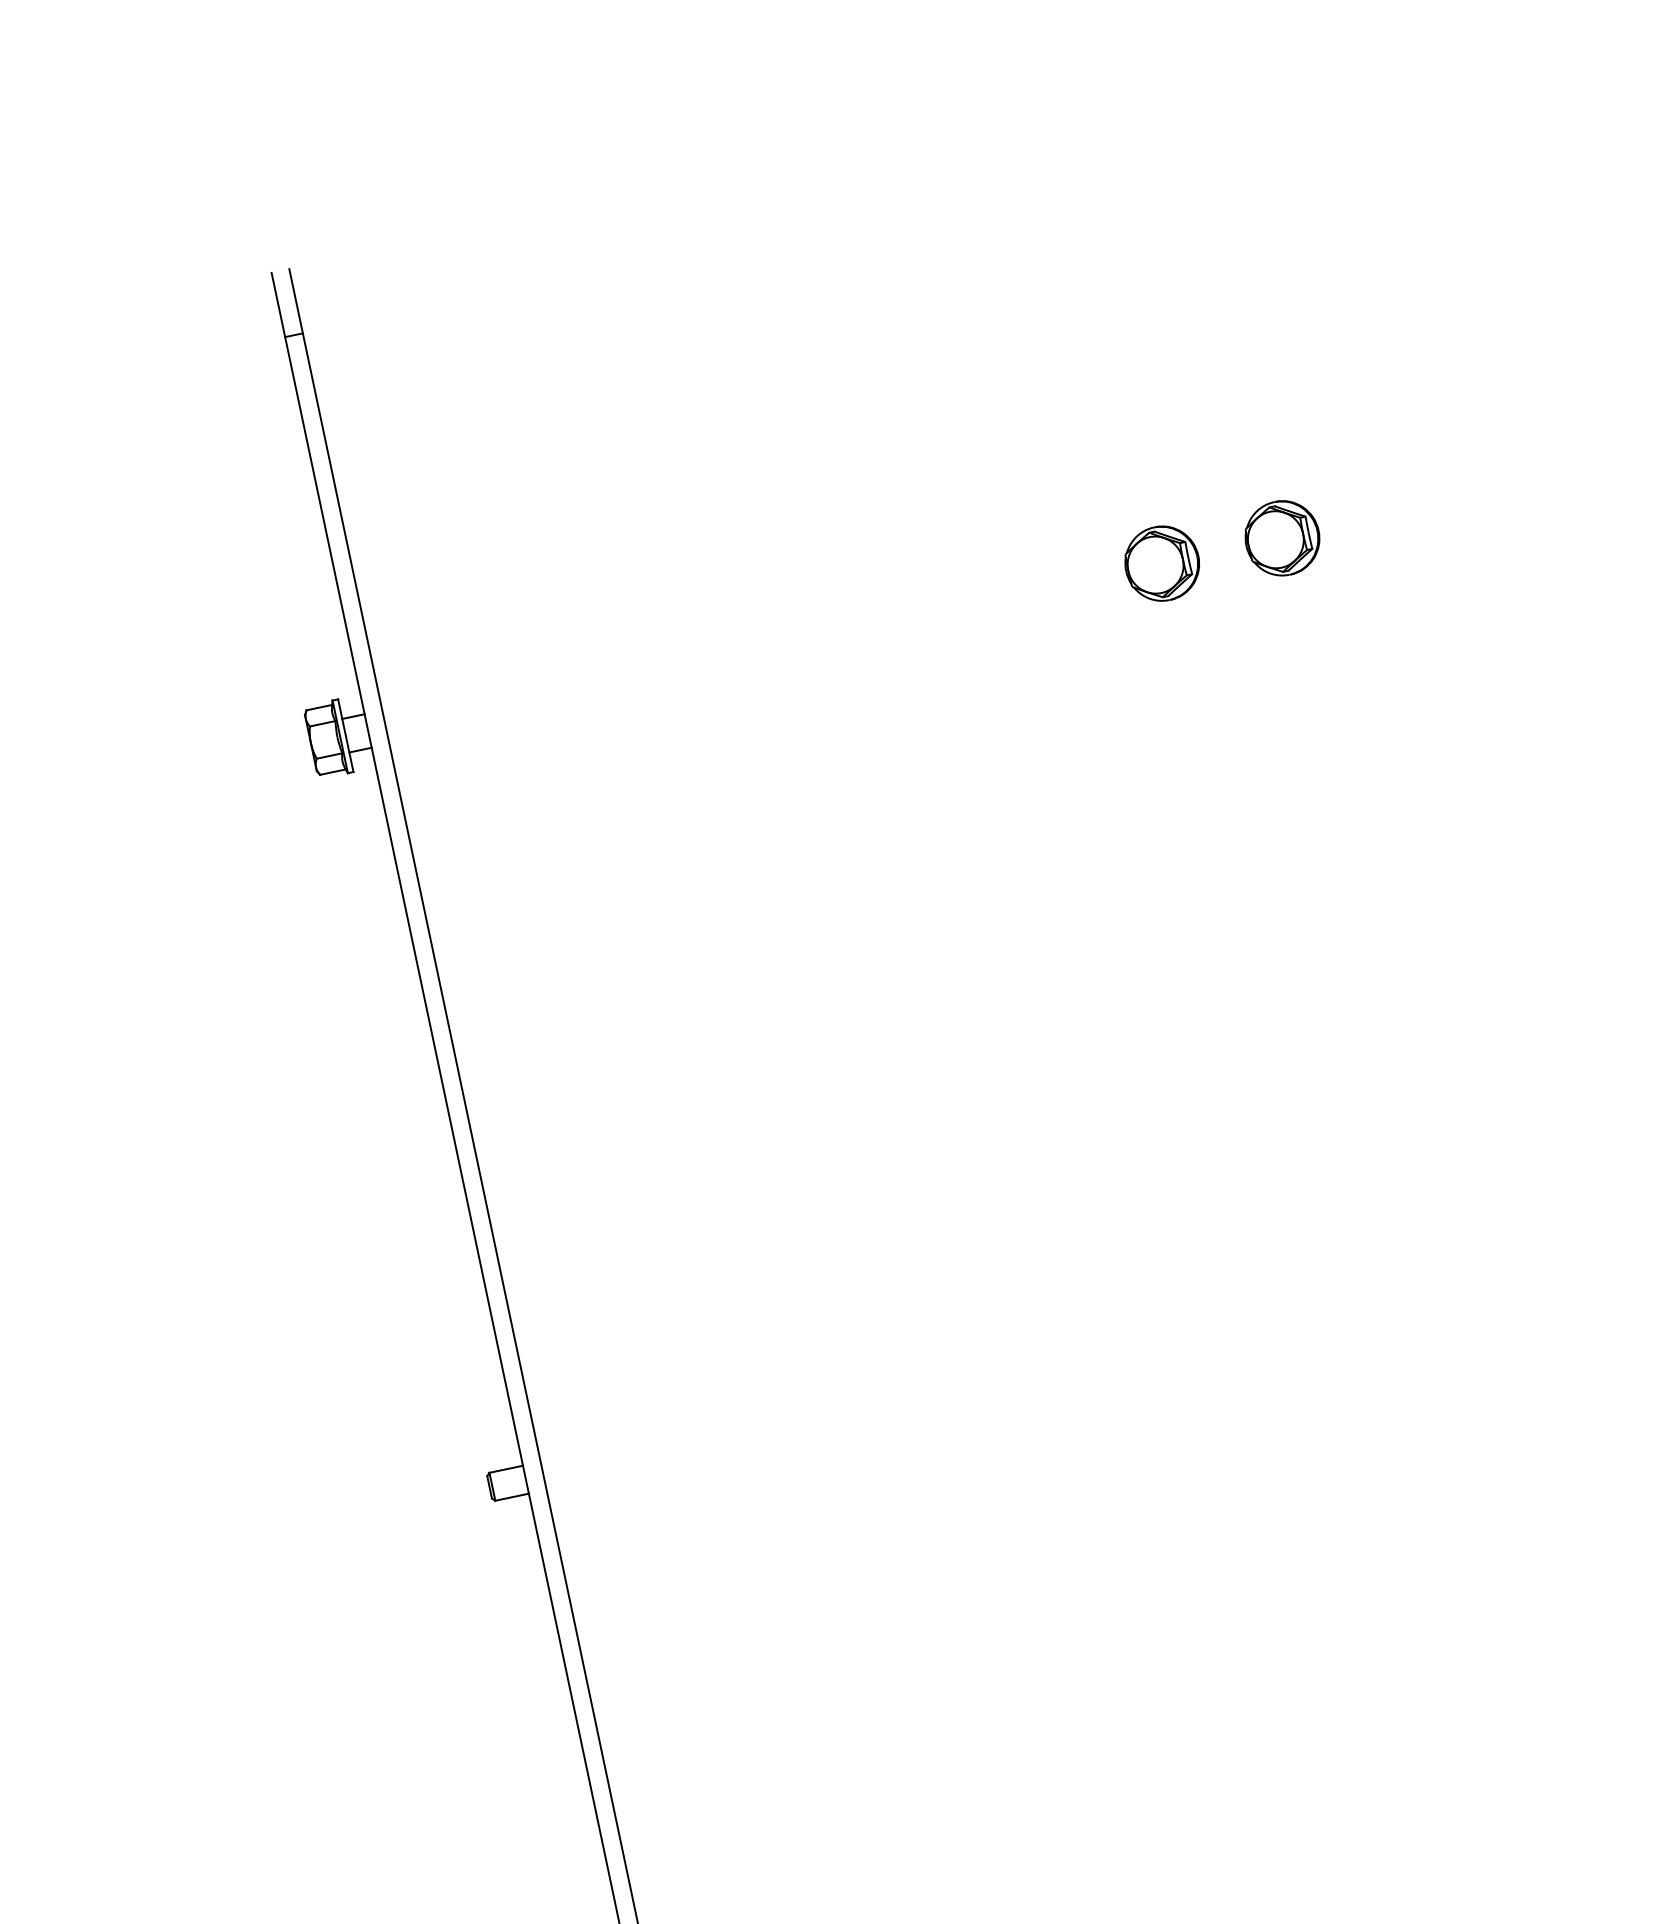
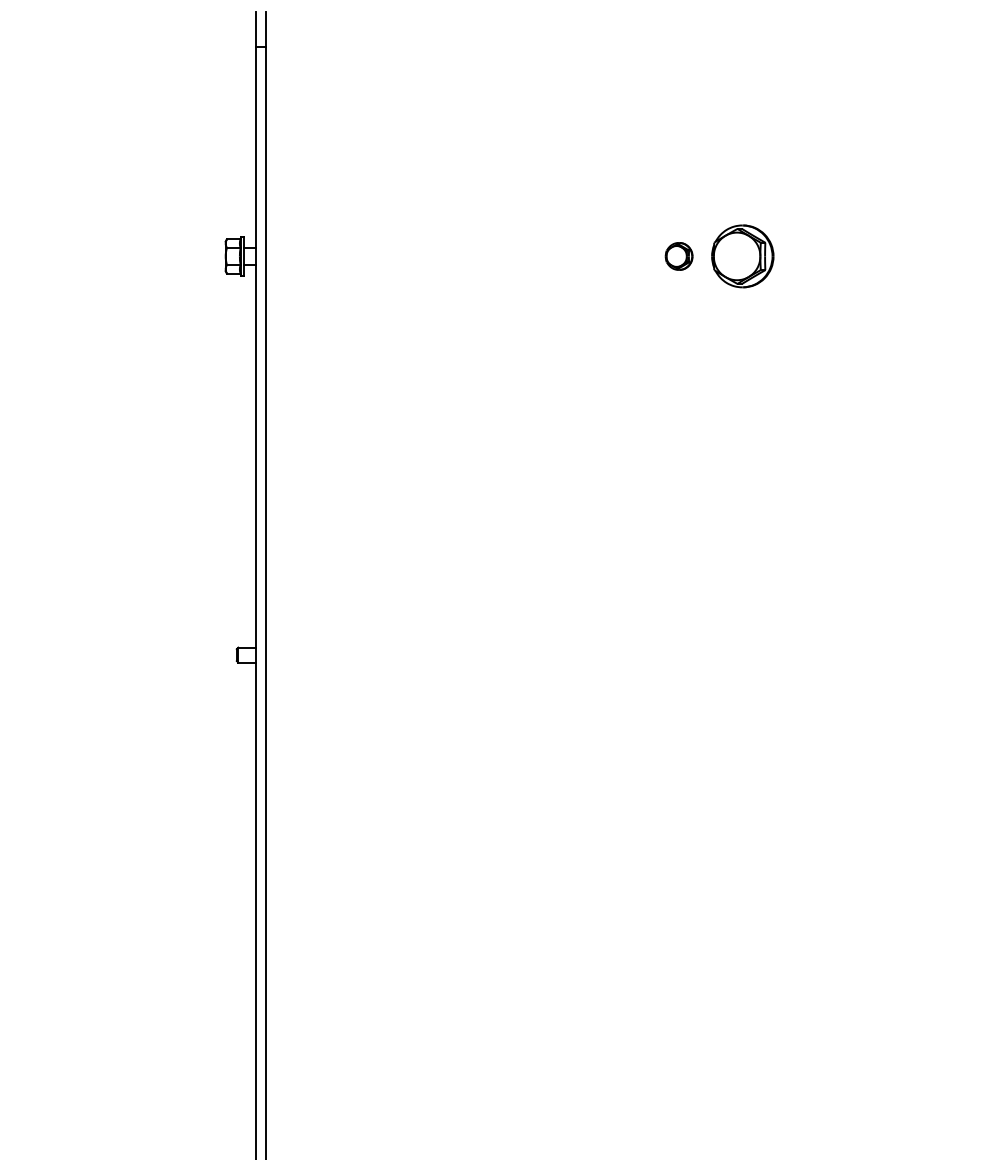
part: (1283, 538) -> (743, 256), size x1.6
part: (1163, 563) -> (679, 256), size x0.7

